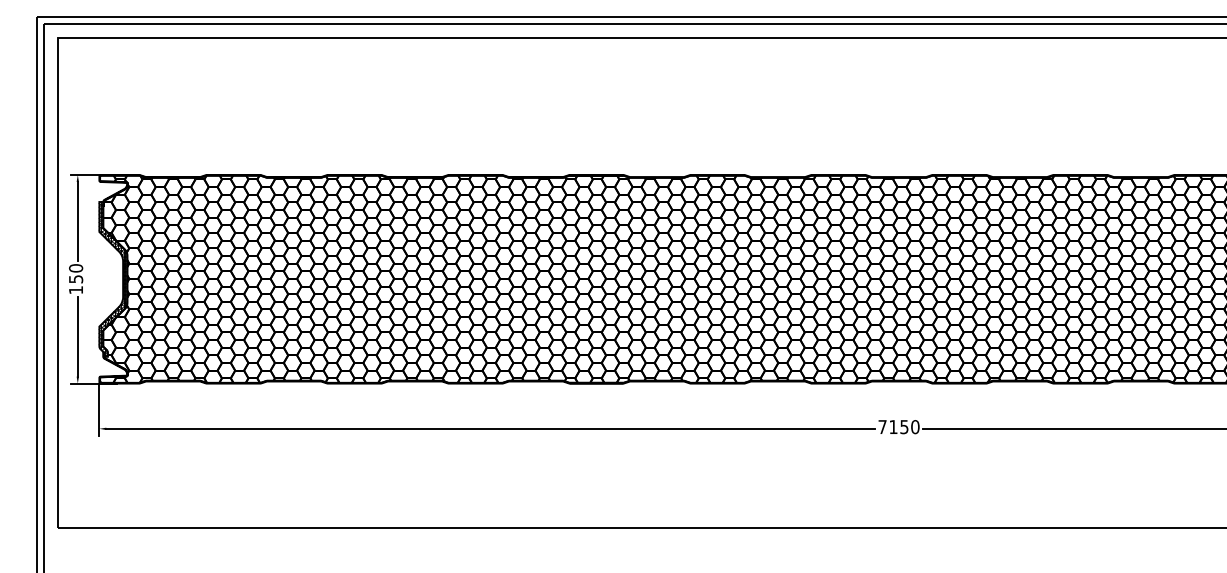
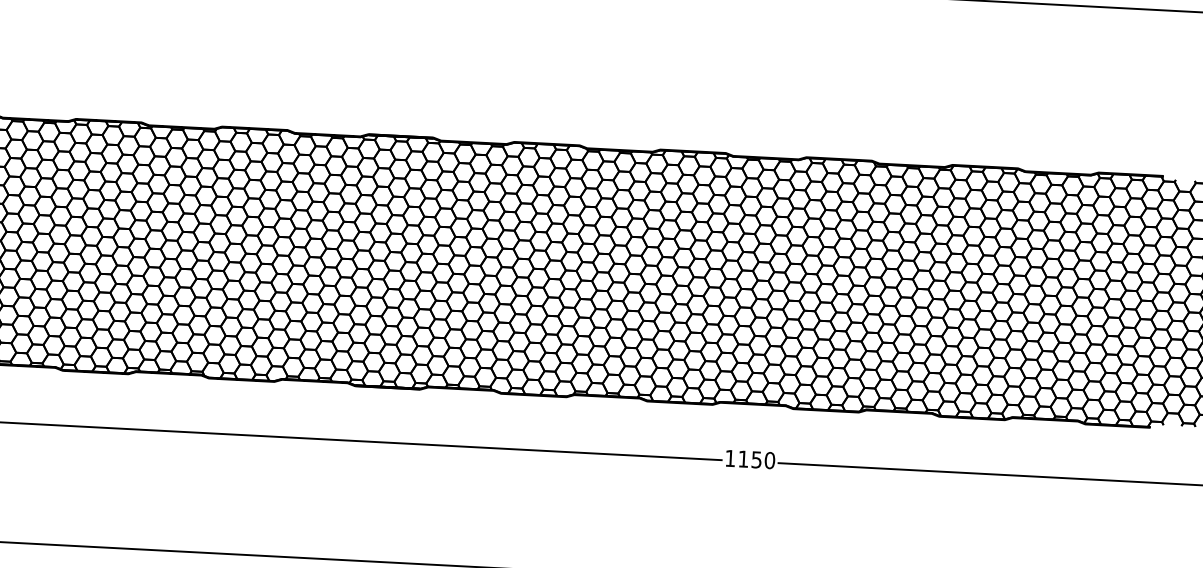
text: (882, 426) -> (730, 457), 7150 -> 1150

